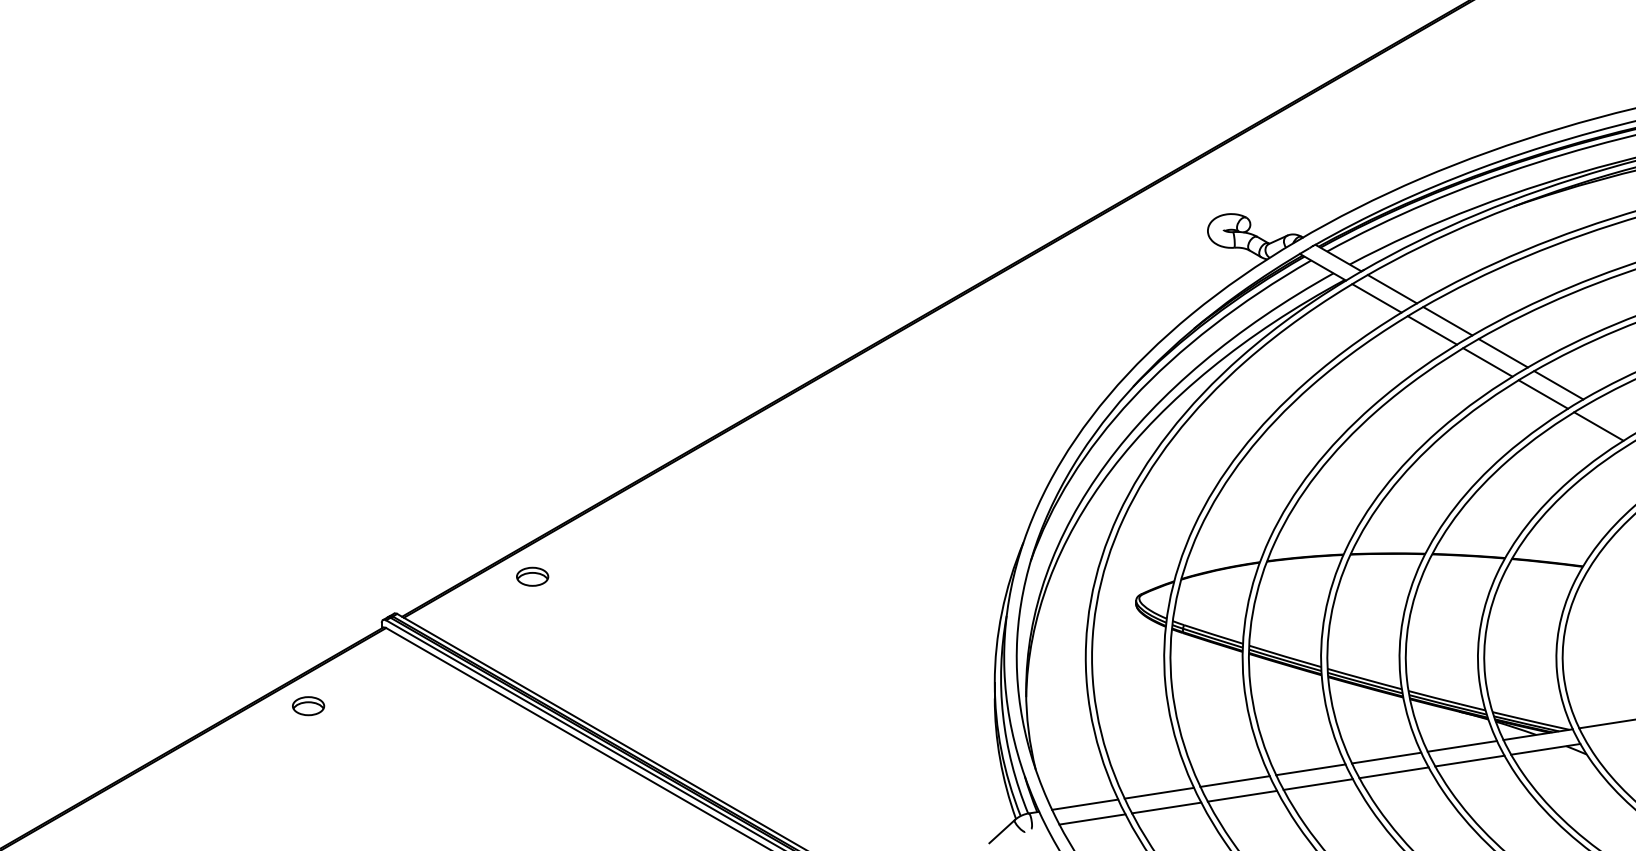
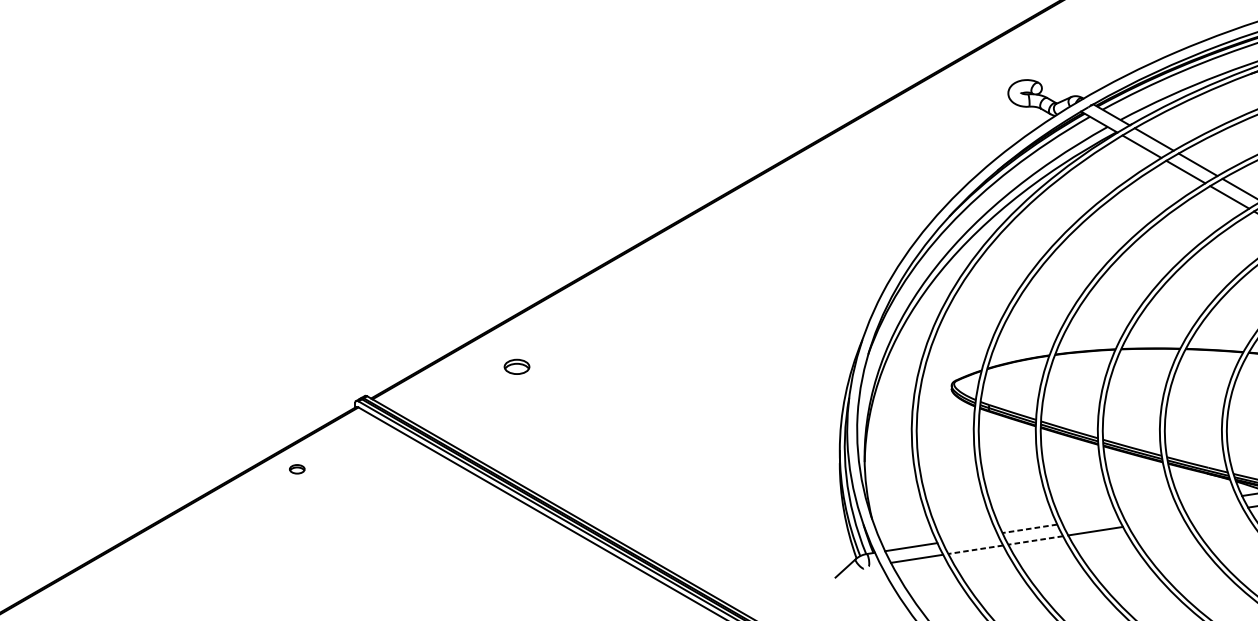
part: (532, 576) -> (516, 366), moved
part: (308, 706) -> (297, 469), size x0.6
line: (1462, 746) -> (1209, 501), removed
line: (1386, 757) -> (1149, 509), removed
line: (1469, 760) -> (1215, 512), removed
line: (1310, 769) -> (1089, 519), removed
line: (1393, 772) -> (1155, 521), removed
line: (1234, 781) -> (1029, 528), solid -> dashed
line: (1158, 792) -> (969, 537), removed
line: (1241, 796) -> (1034, 540), solid -> dashed
line: (1166, 808) -> (975, 550), solid -> dashed

